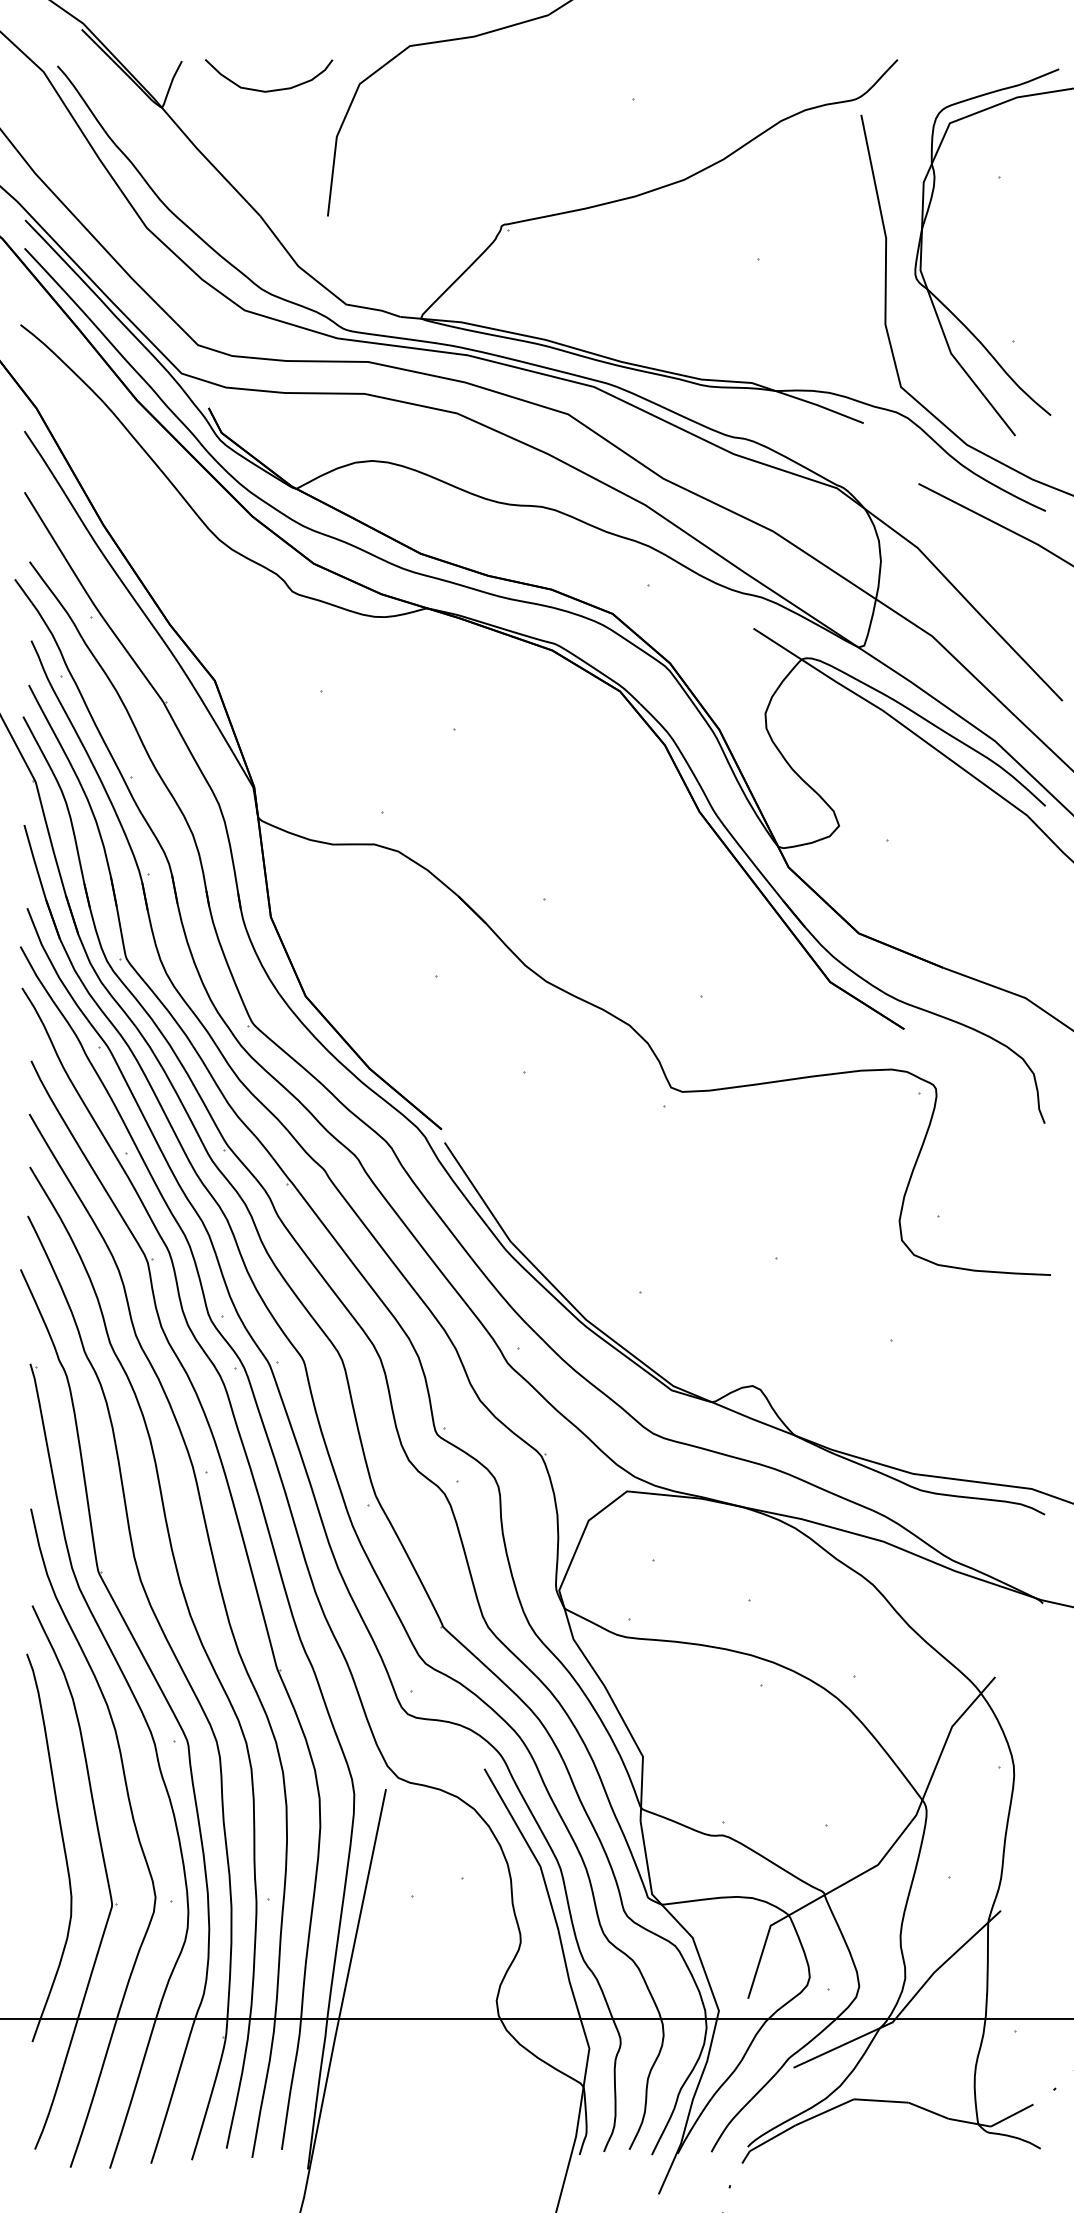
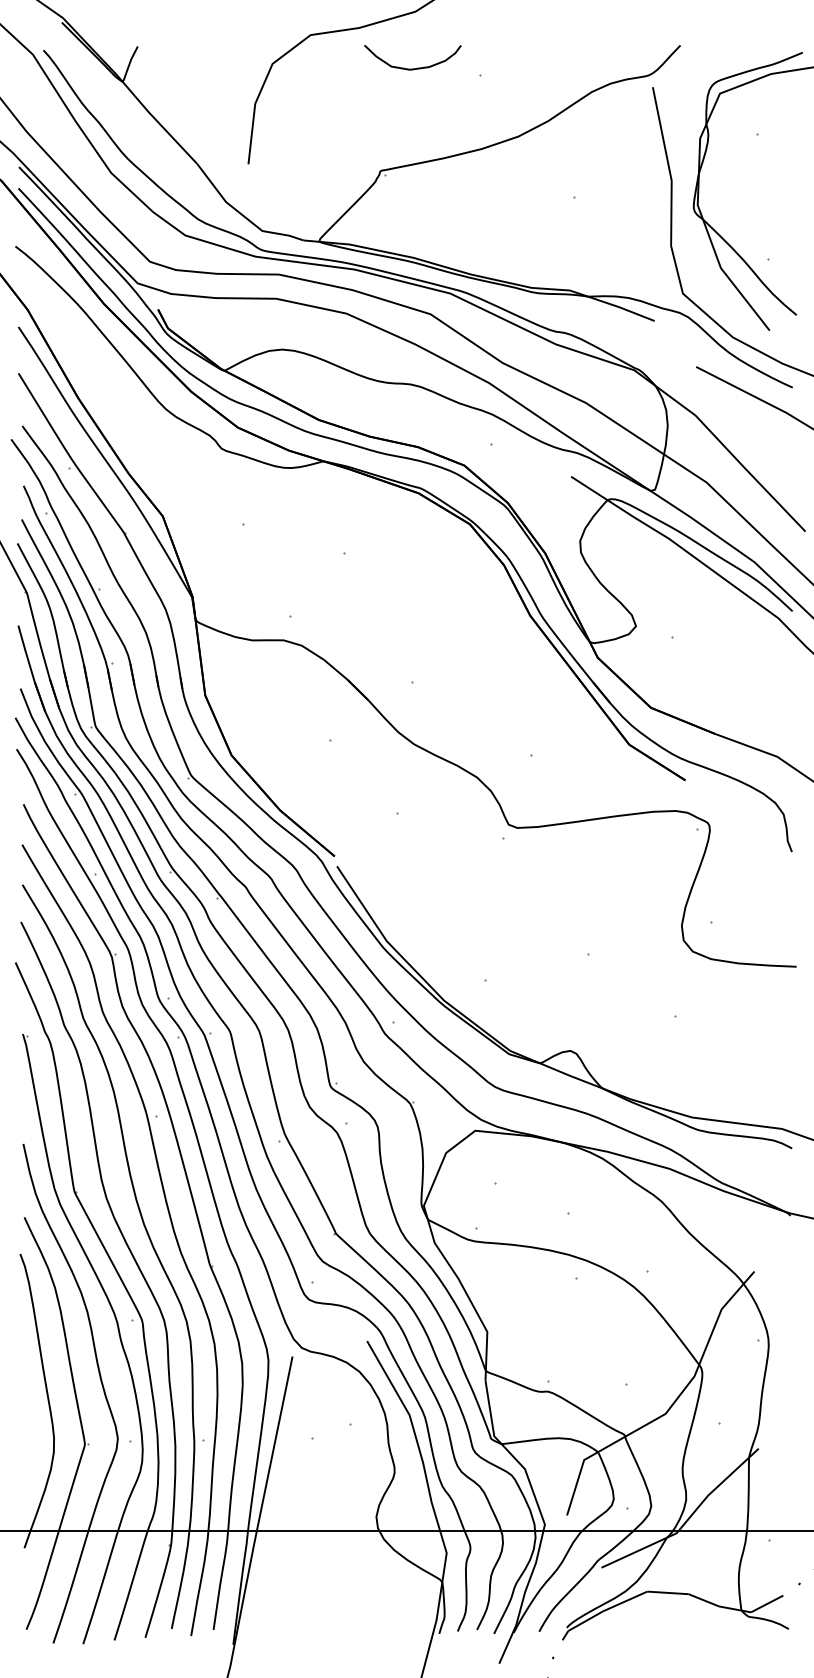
curve: (268, 90) -> (412, 68), moved

